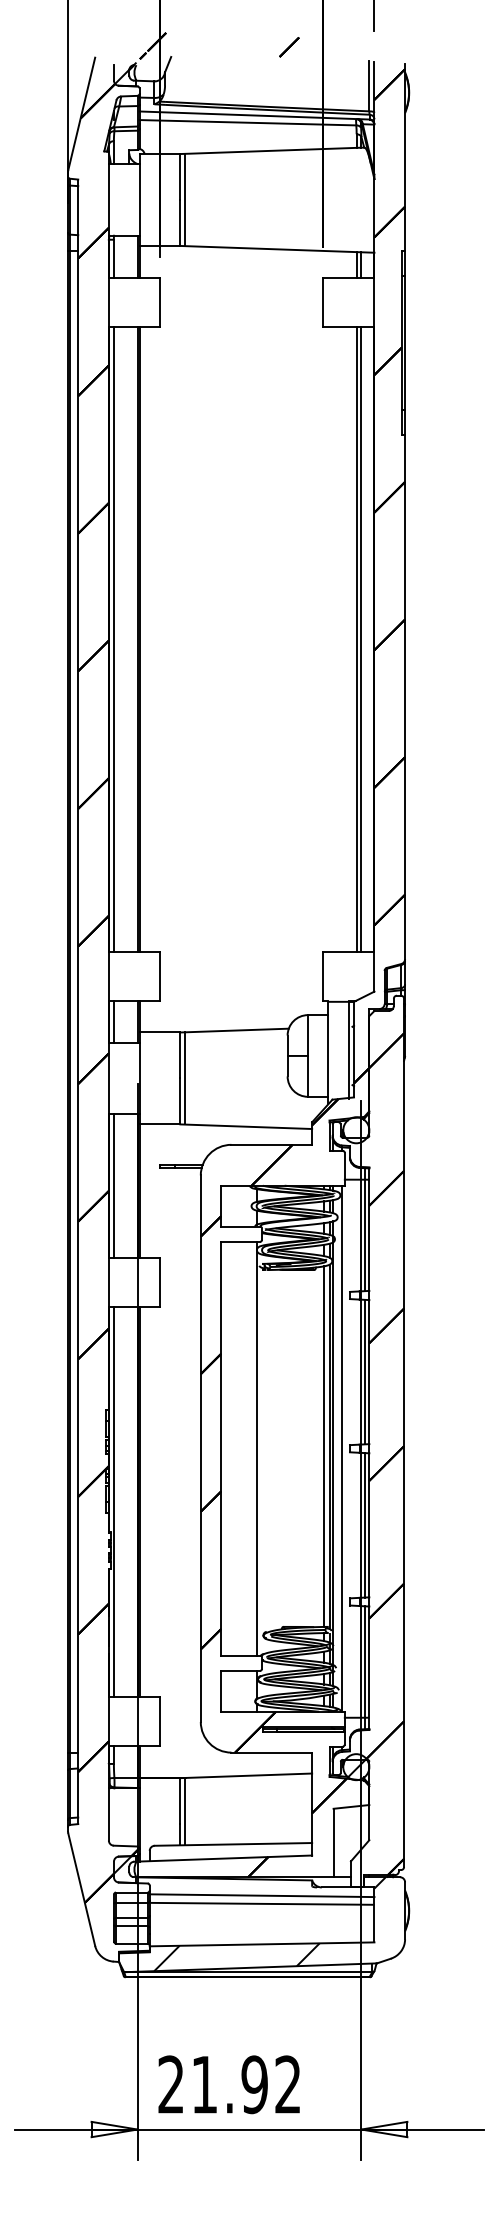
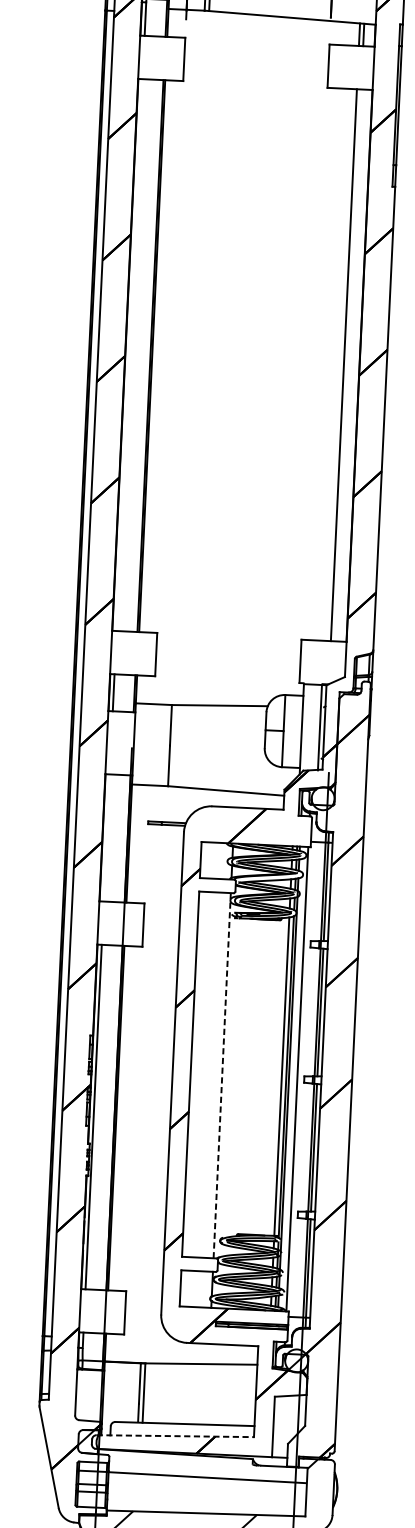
line: (113, 638) -> (129, 354), removed
line: (361, 638) -> (348, 364), removed
line: (185, 1078) -> (174, 745), removed
line: (113, 1186) -> (106, 838), removed
line: (256, 1448) -> (221, 1075), solid -> dashed
line: (223, 1858) -> (175, 1436), solid -> dashed
line: (261, 1895) -> (207, 1470), removed

